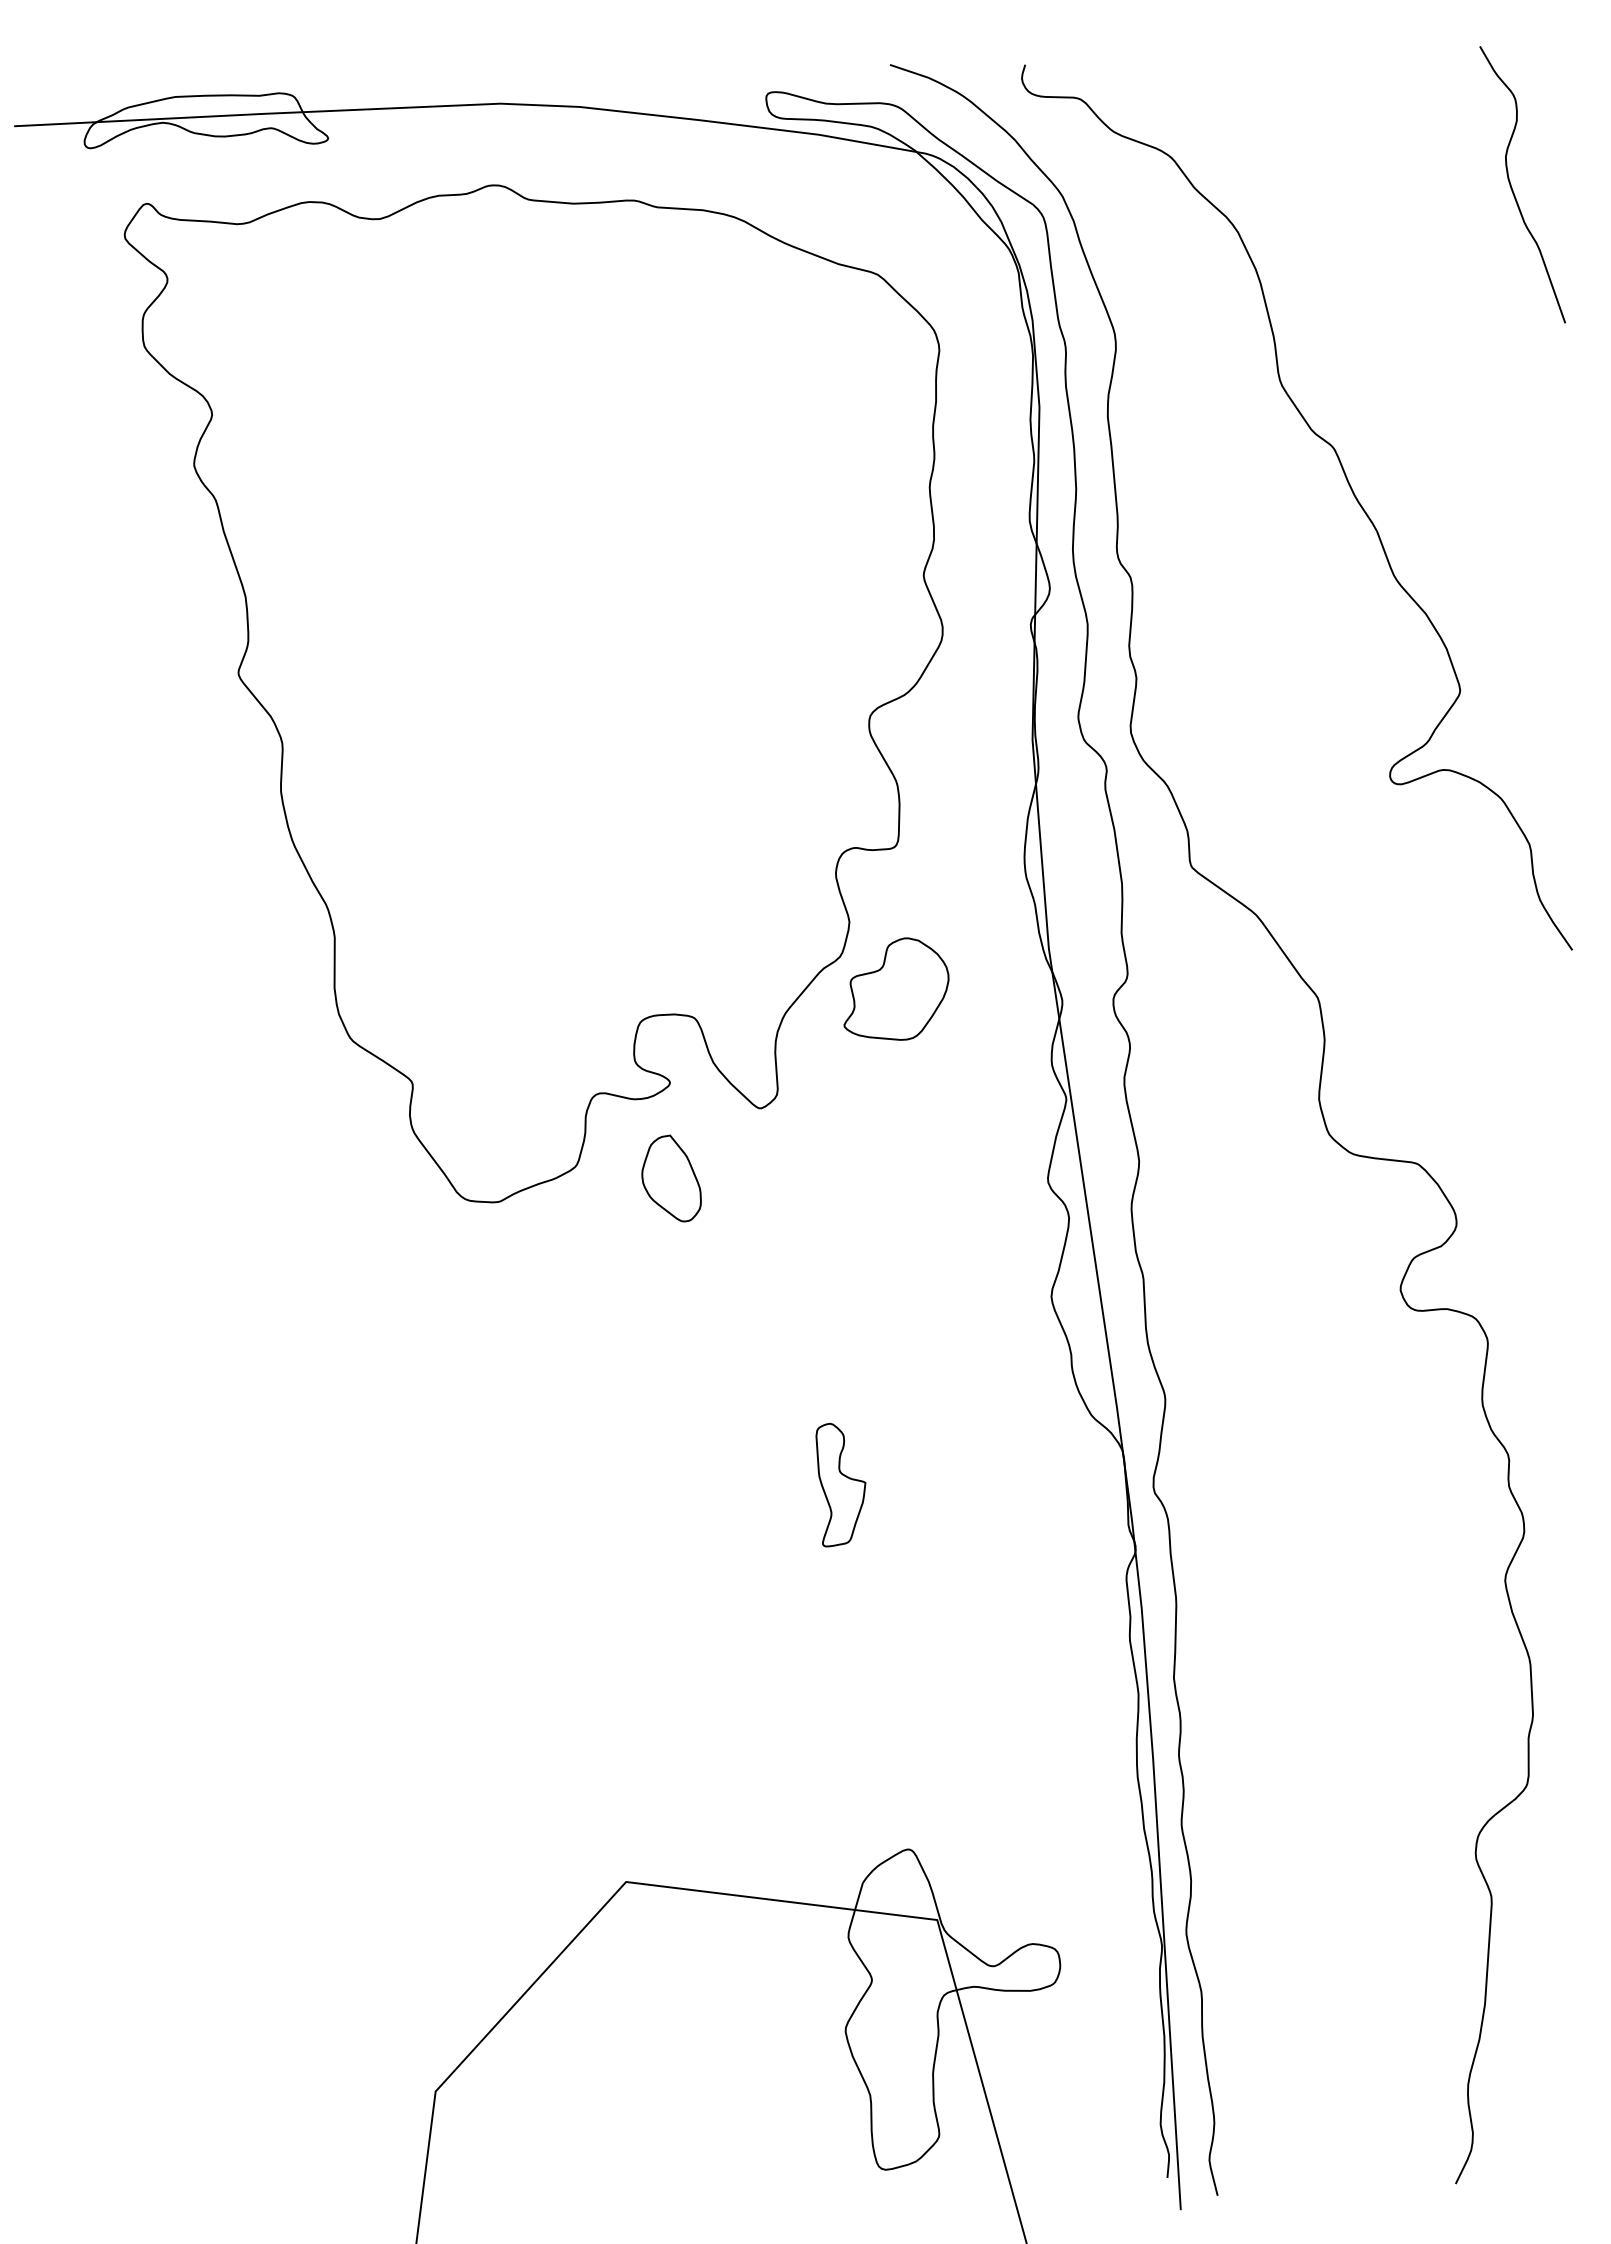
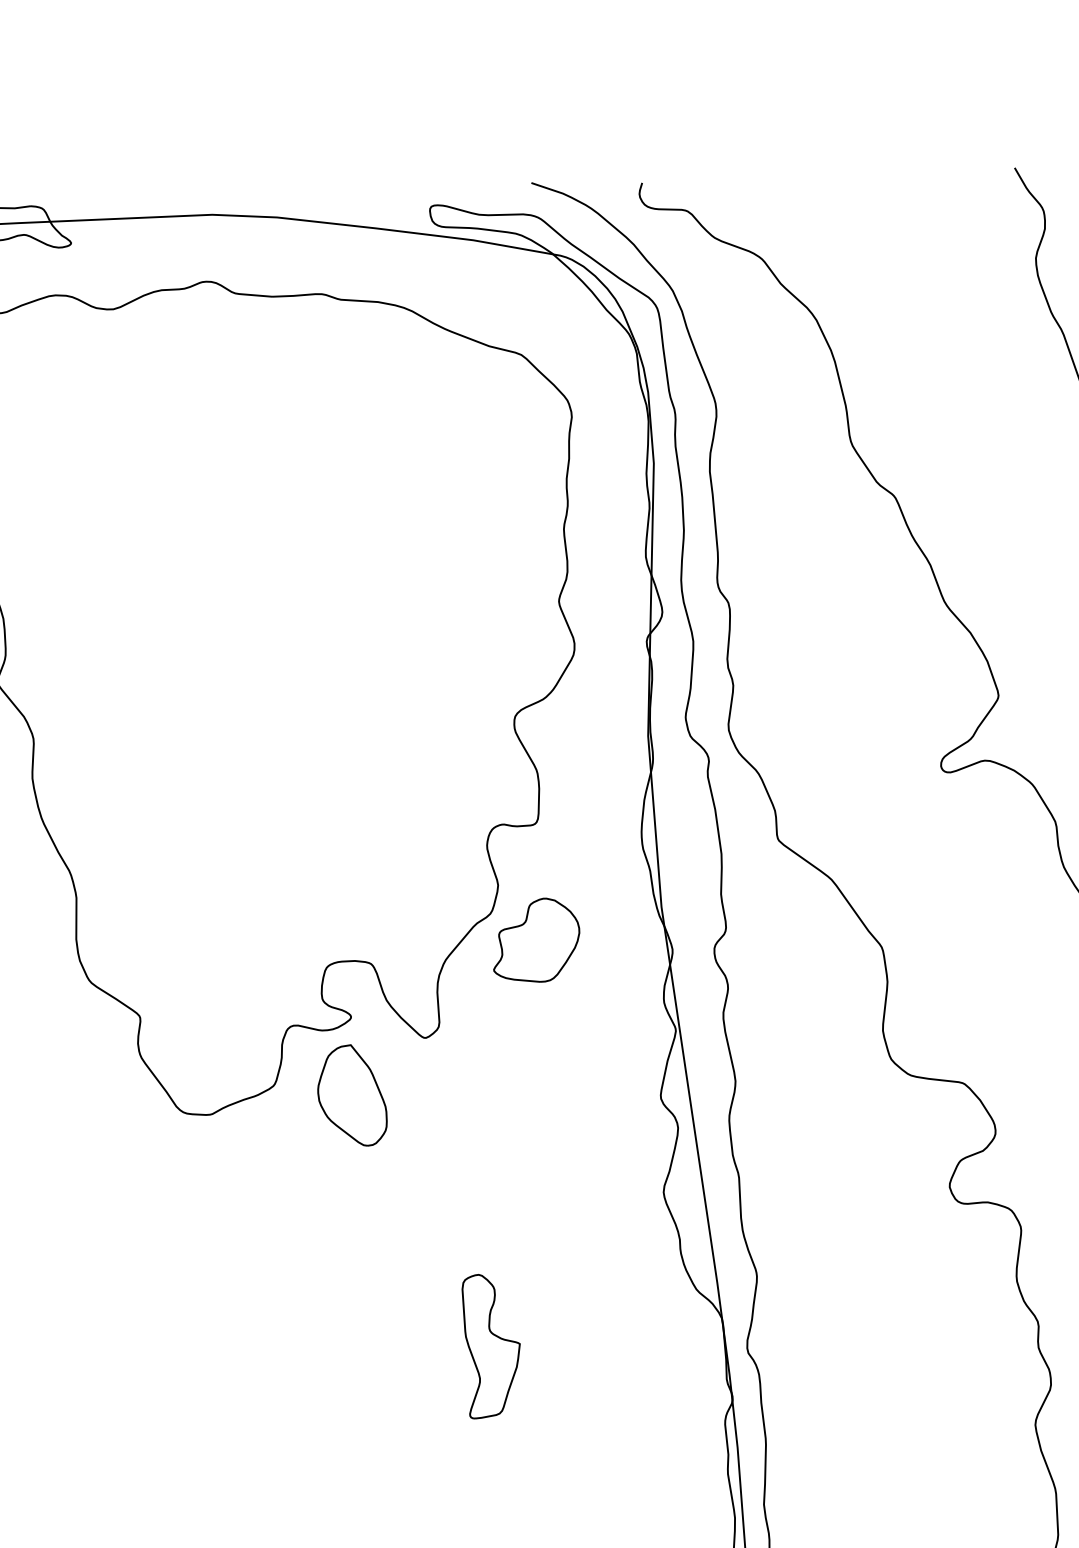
part: (671, 1178) -> (352, 1095), size x1.43
part: (840, 1484) -> (490, 1346), size x1.43

